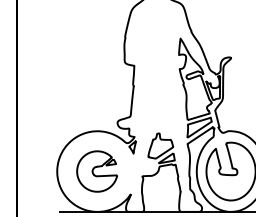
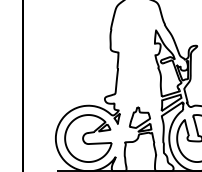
part: (96, 171) -> (87, 138), size x1.43

